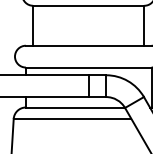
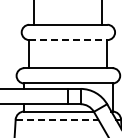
line: (88, 6) -> (68, 40), solid -> dashed
line: (73, 118) -> (57, 119), solid -> dashed

